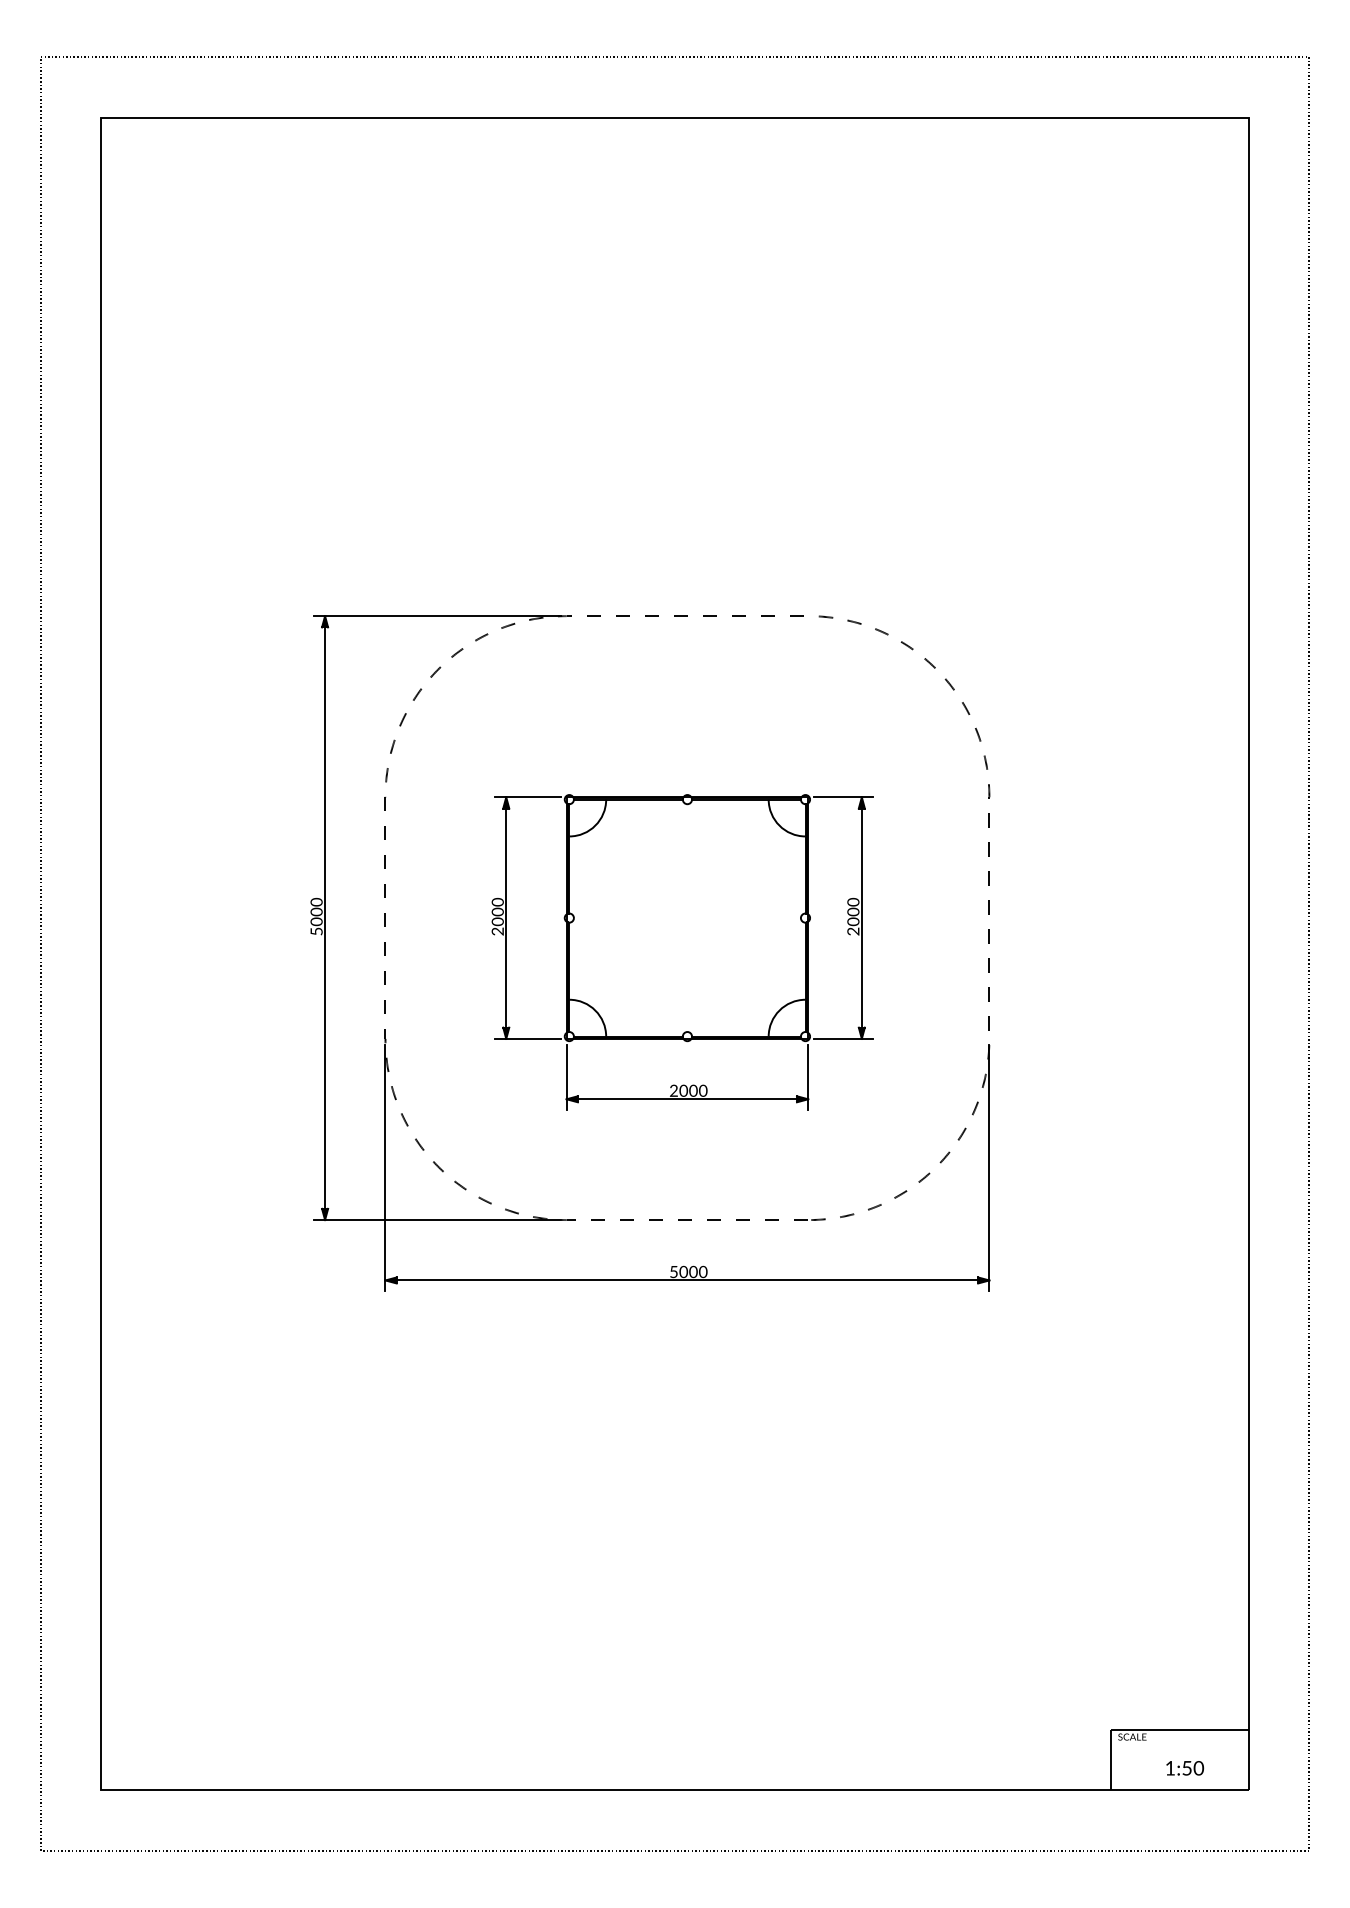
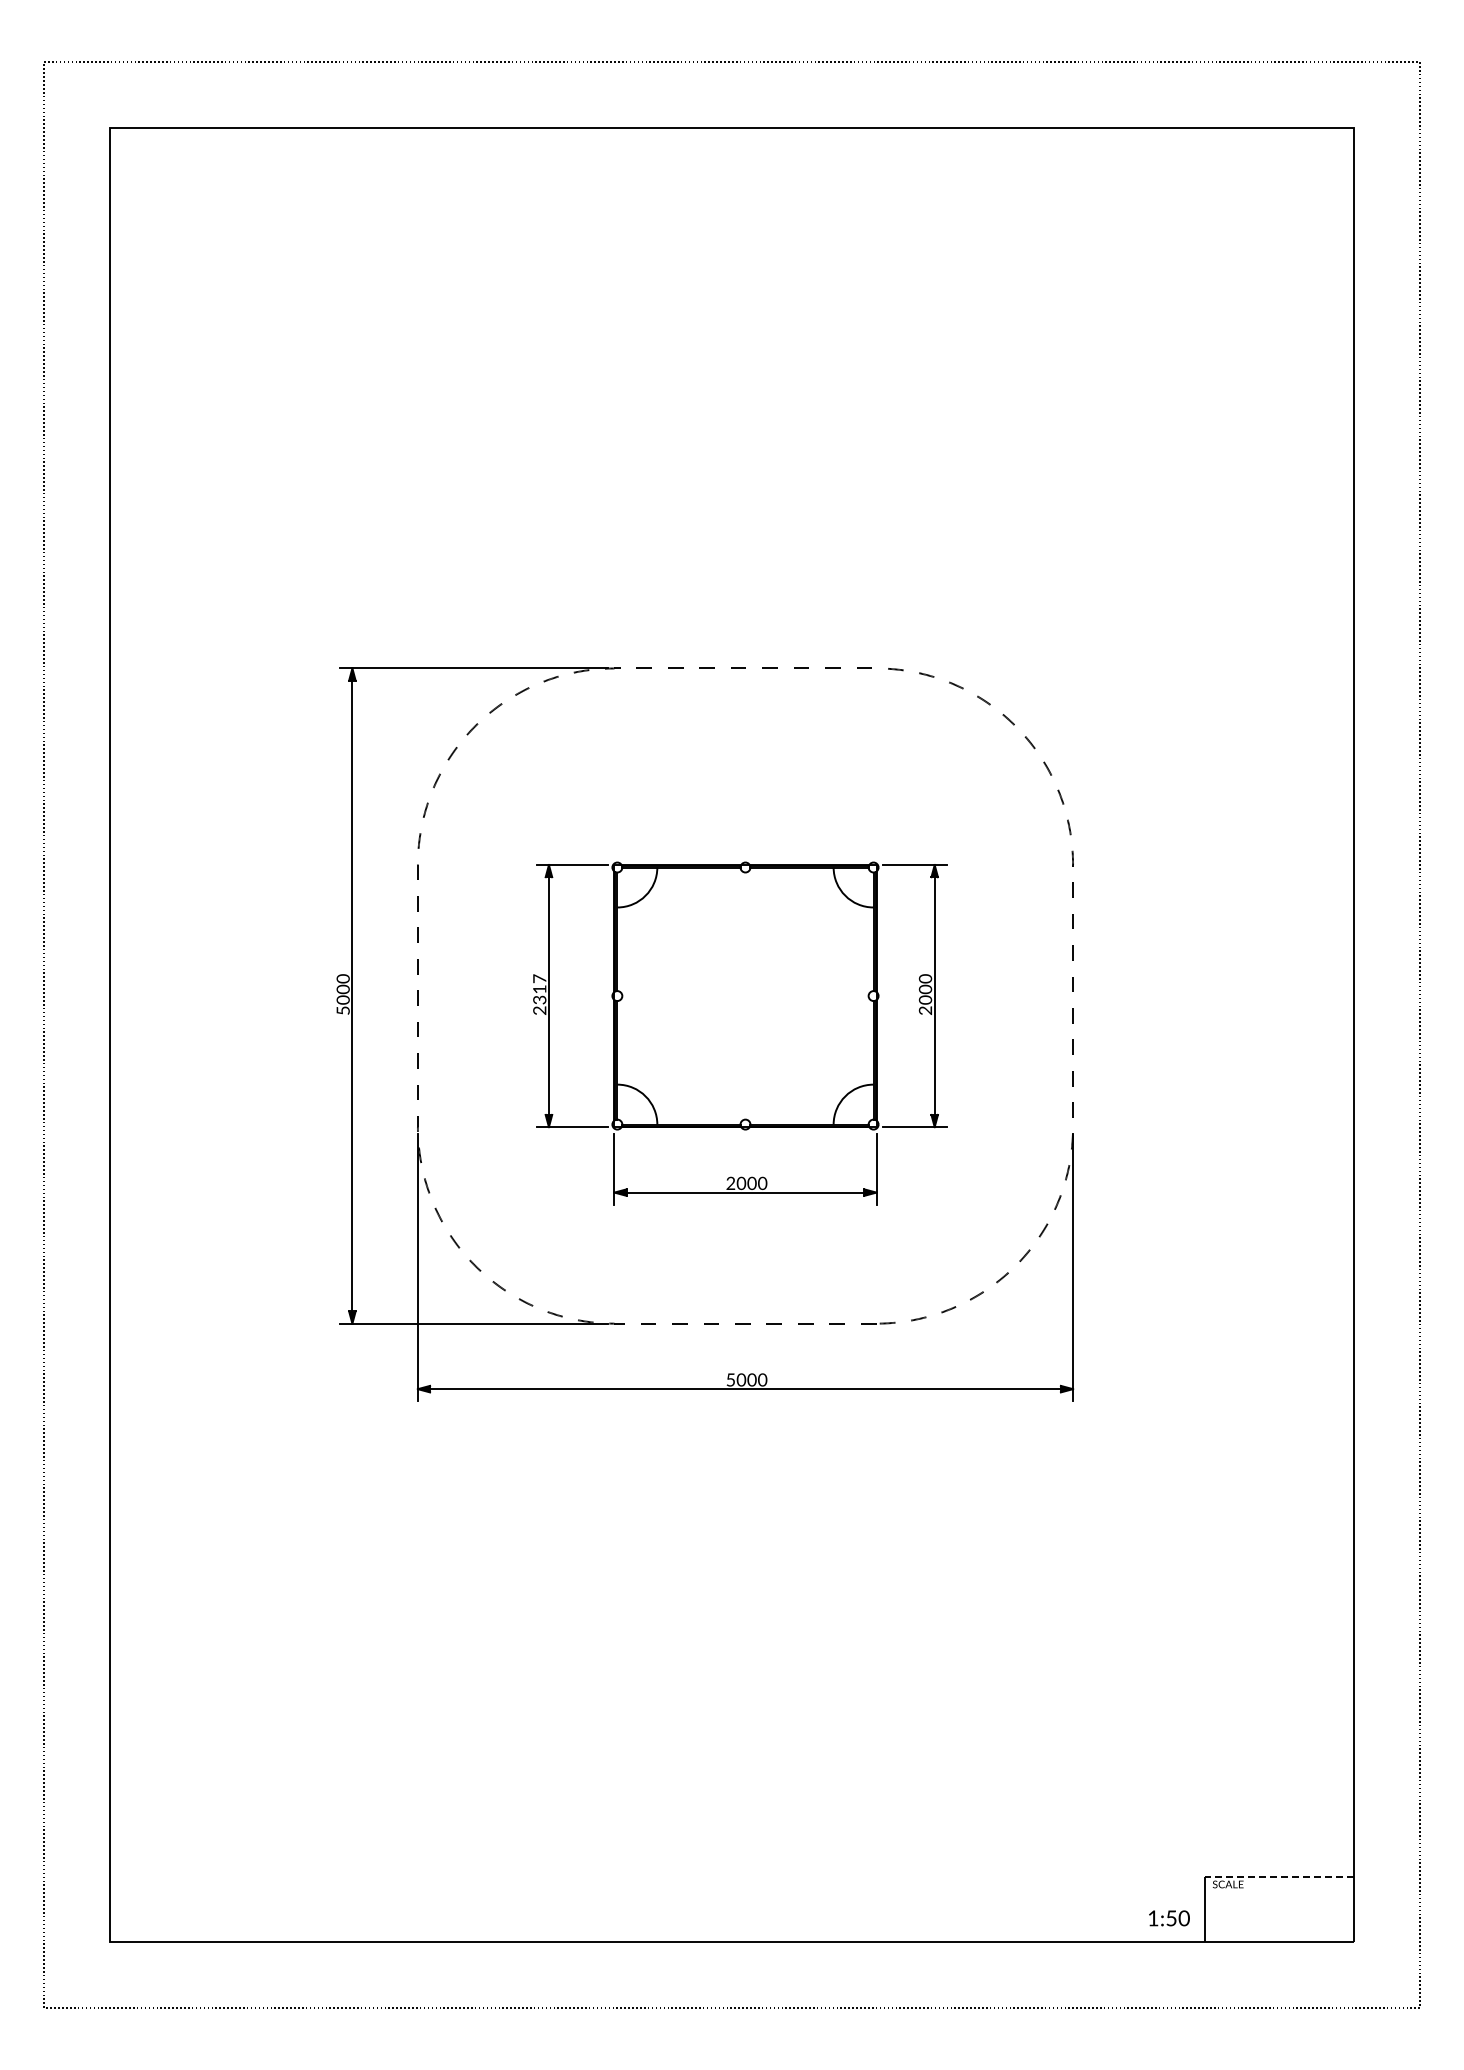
text: (497, 912) -> (539, 989), 2000 -> 2317
line: (1179, 1729) -> (1279, 1876), solid -> dashed
text: (1185, 1768) -> (1169, 1918), moved

